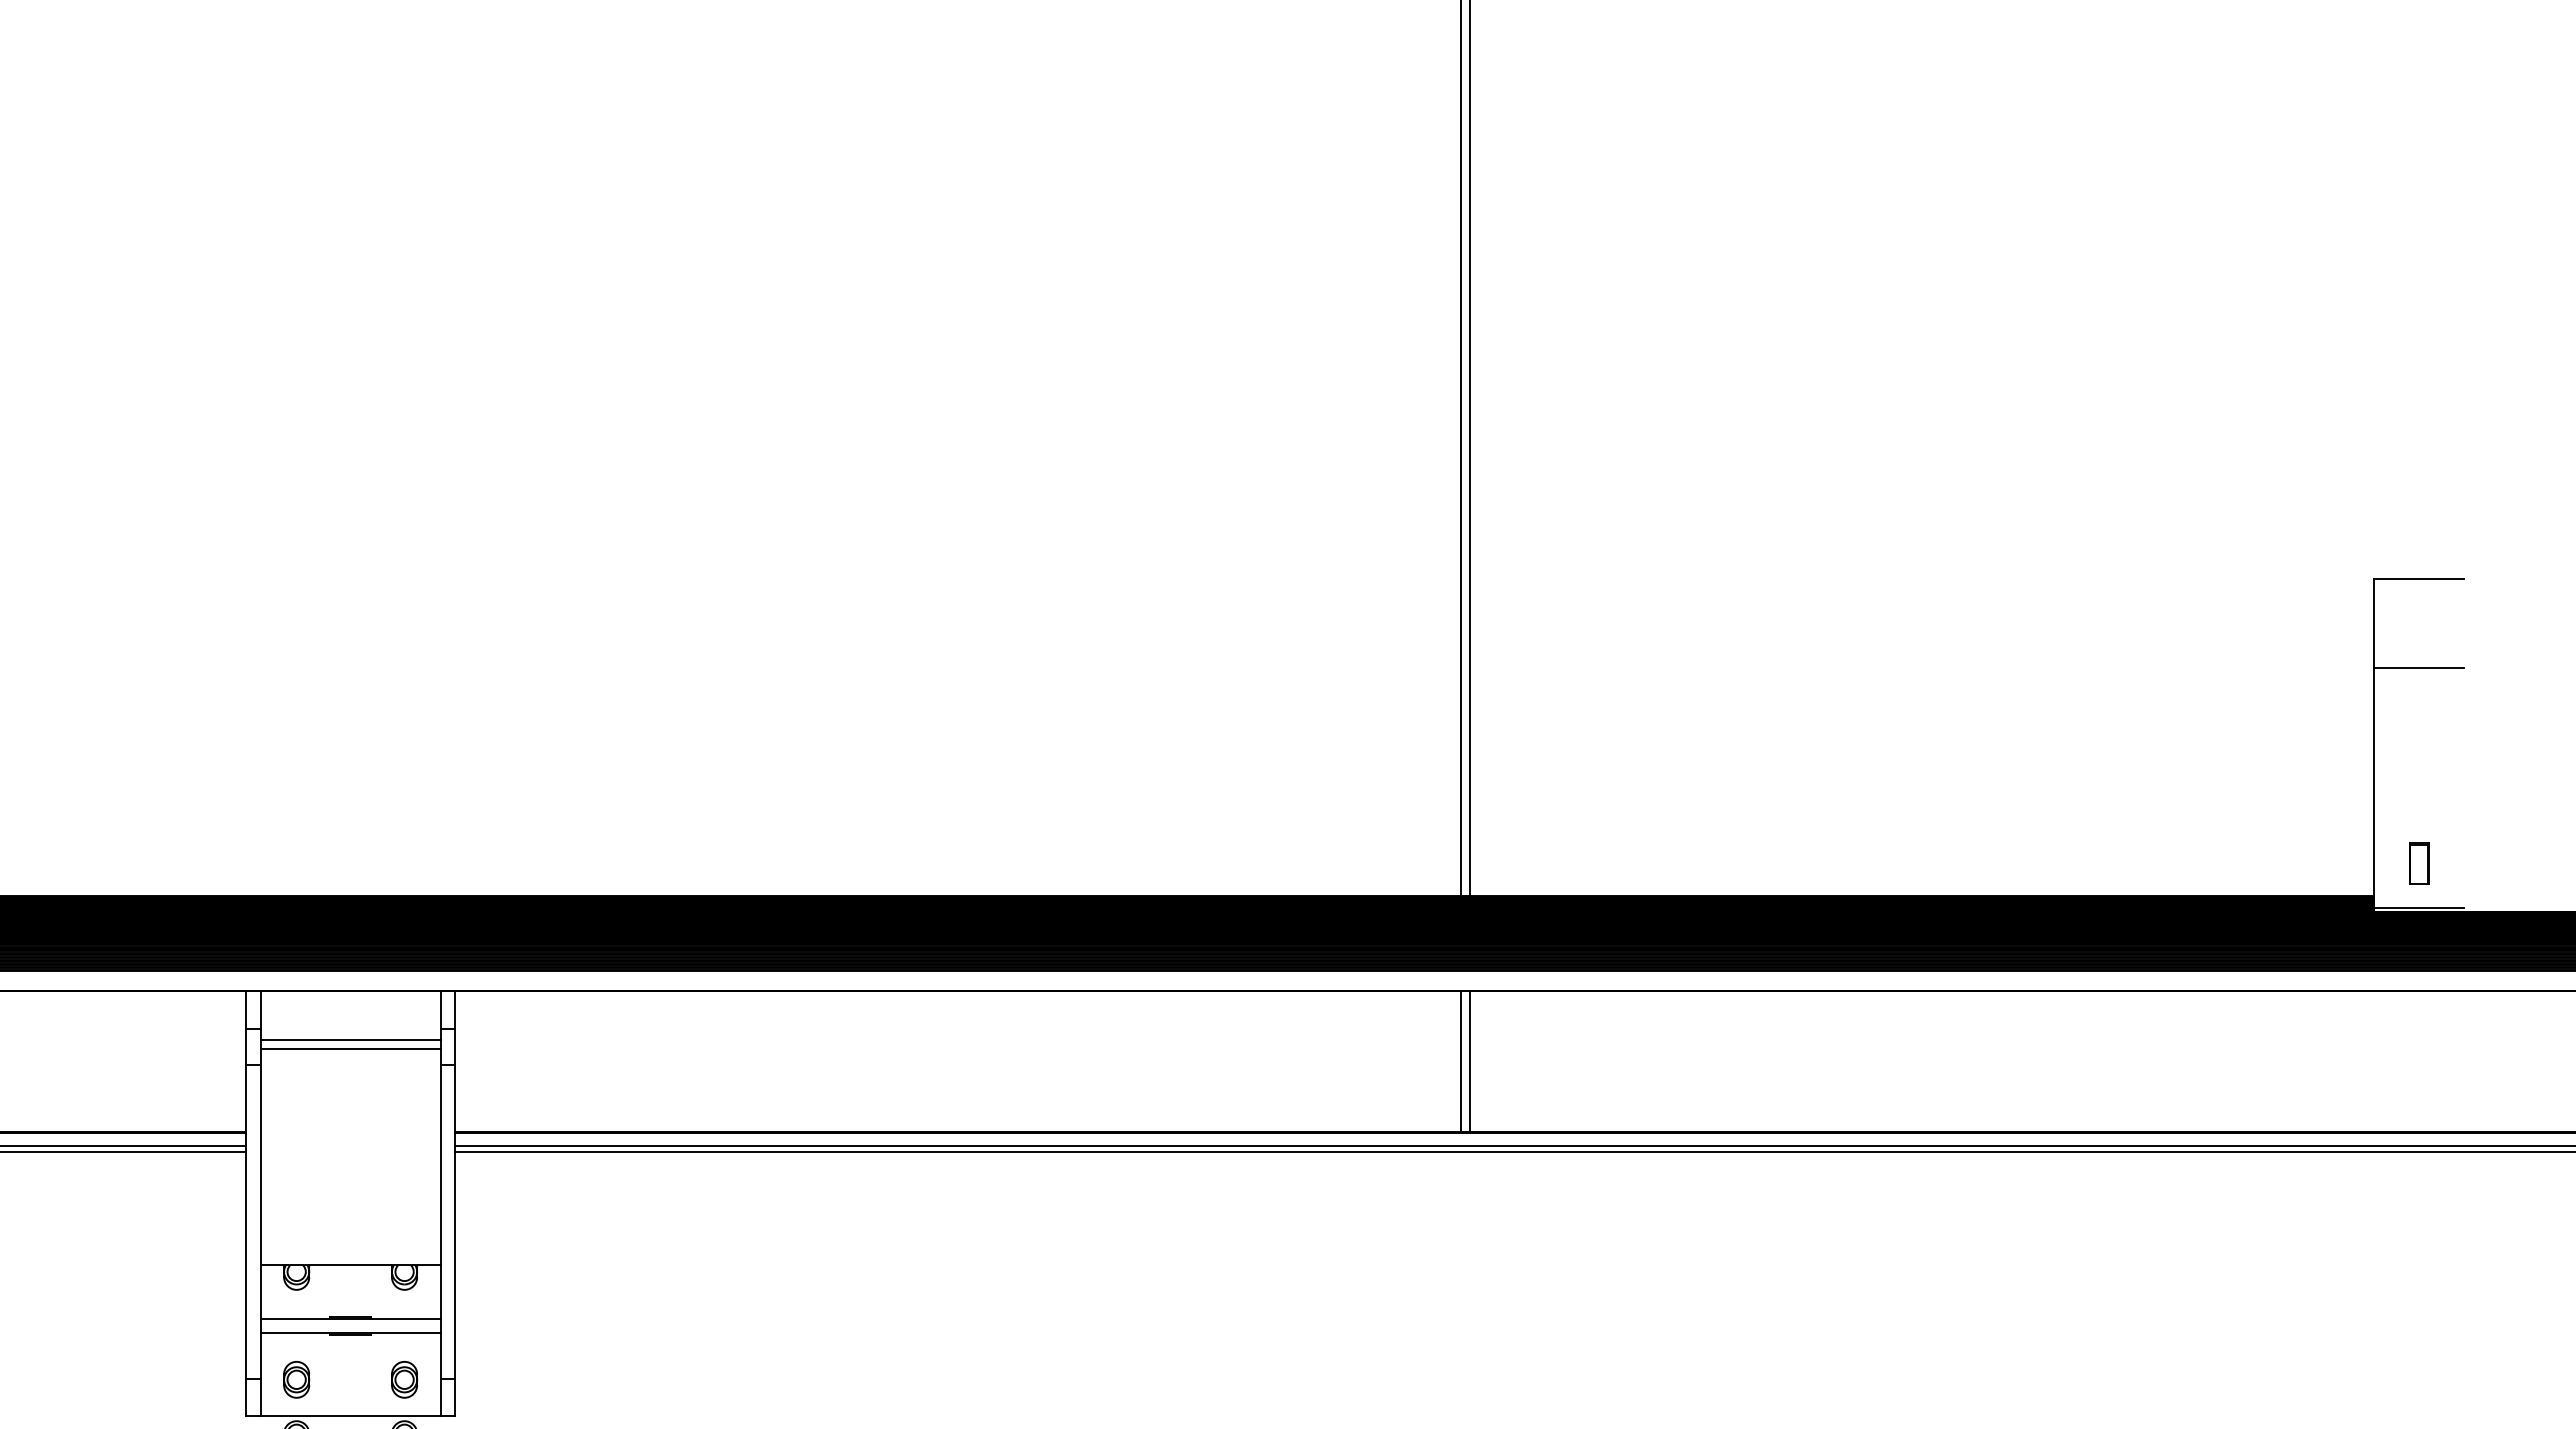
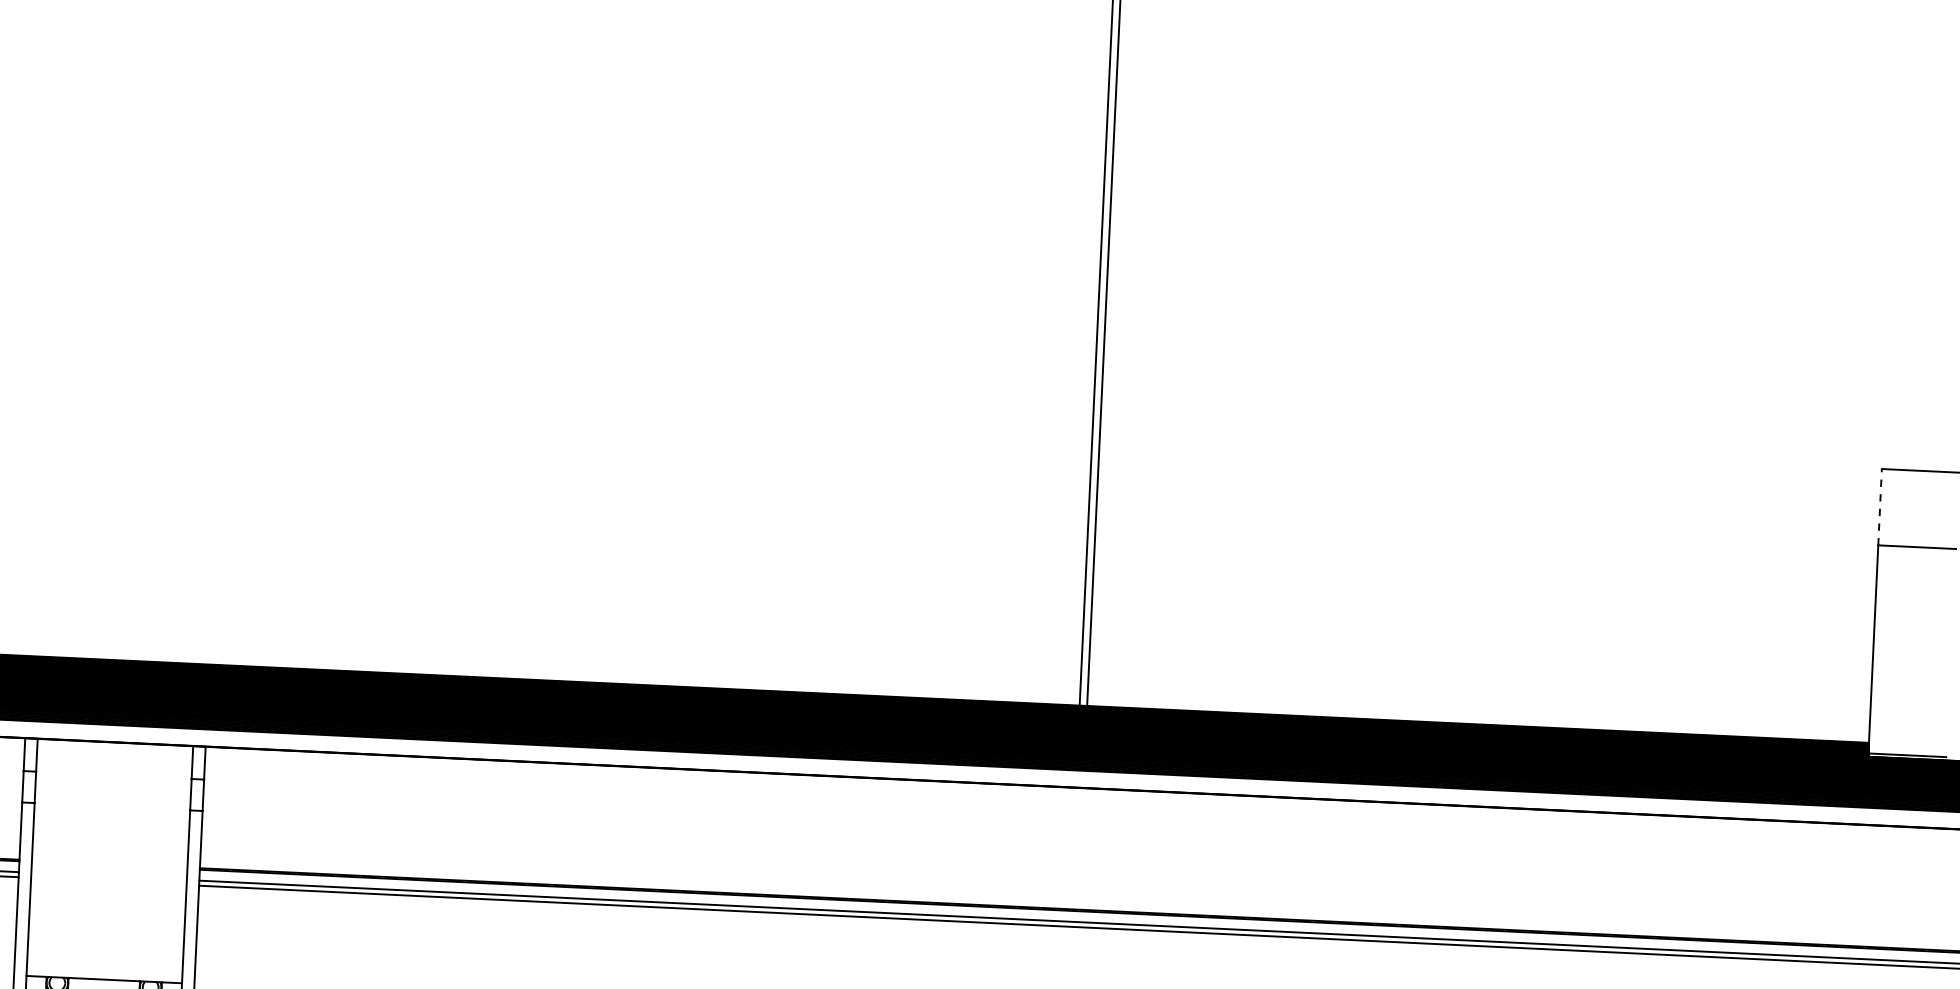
line: (2374, 623) -> (1880, 507), solid -> dashed
part: (2419, 863) -> (1909, 716), removed
line: (350, 1040) -> (113, 785), removed
line: (350, 1048) -> (112, 792), removed
line: (1461, 1061) -> (1073, 848), removed
line: (1469, 1061) -> (1080, 848), removed

